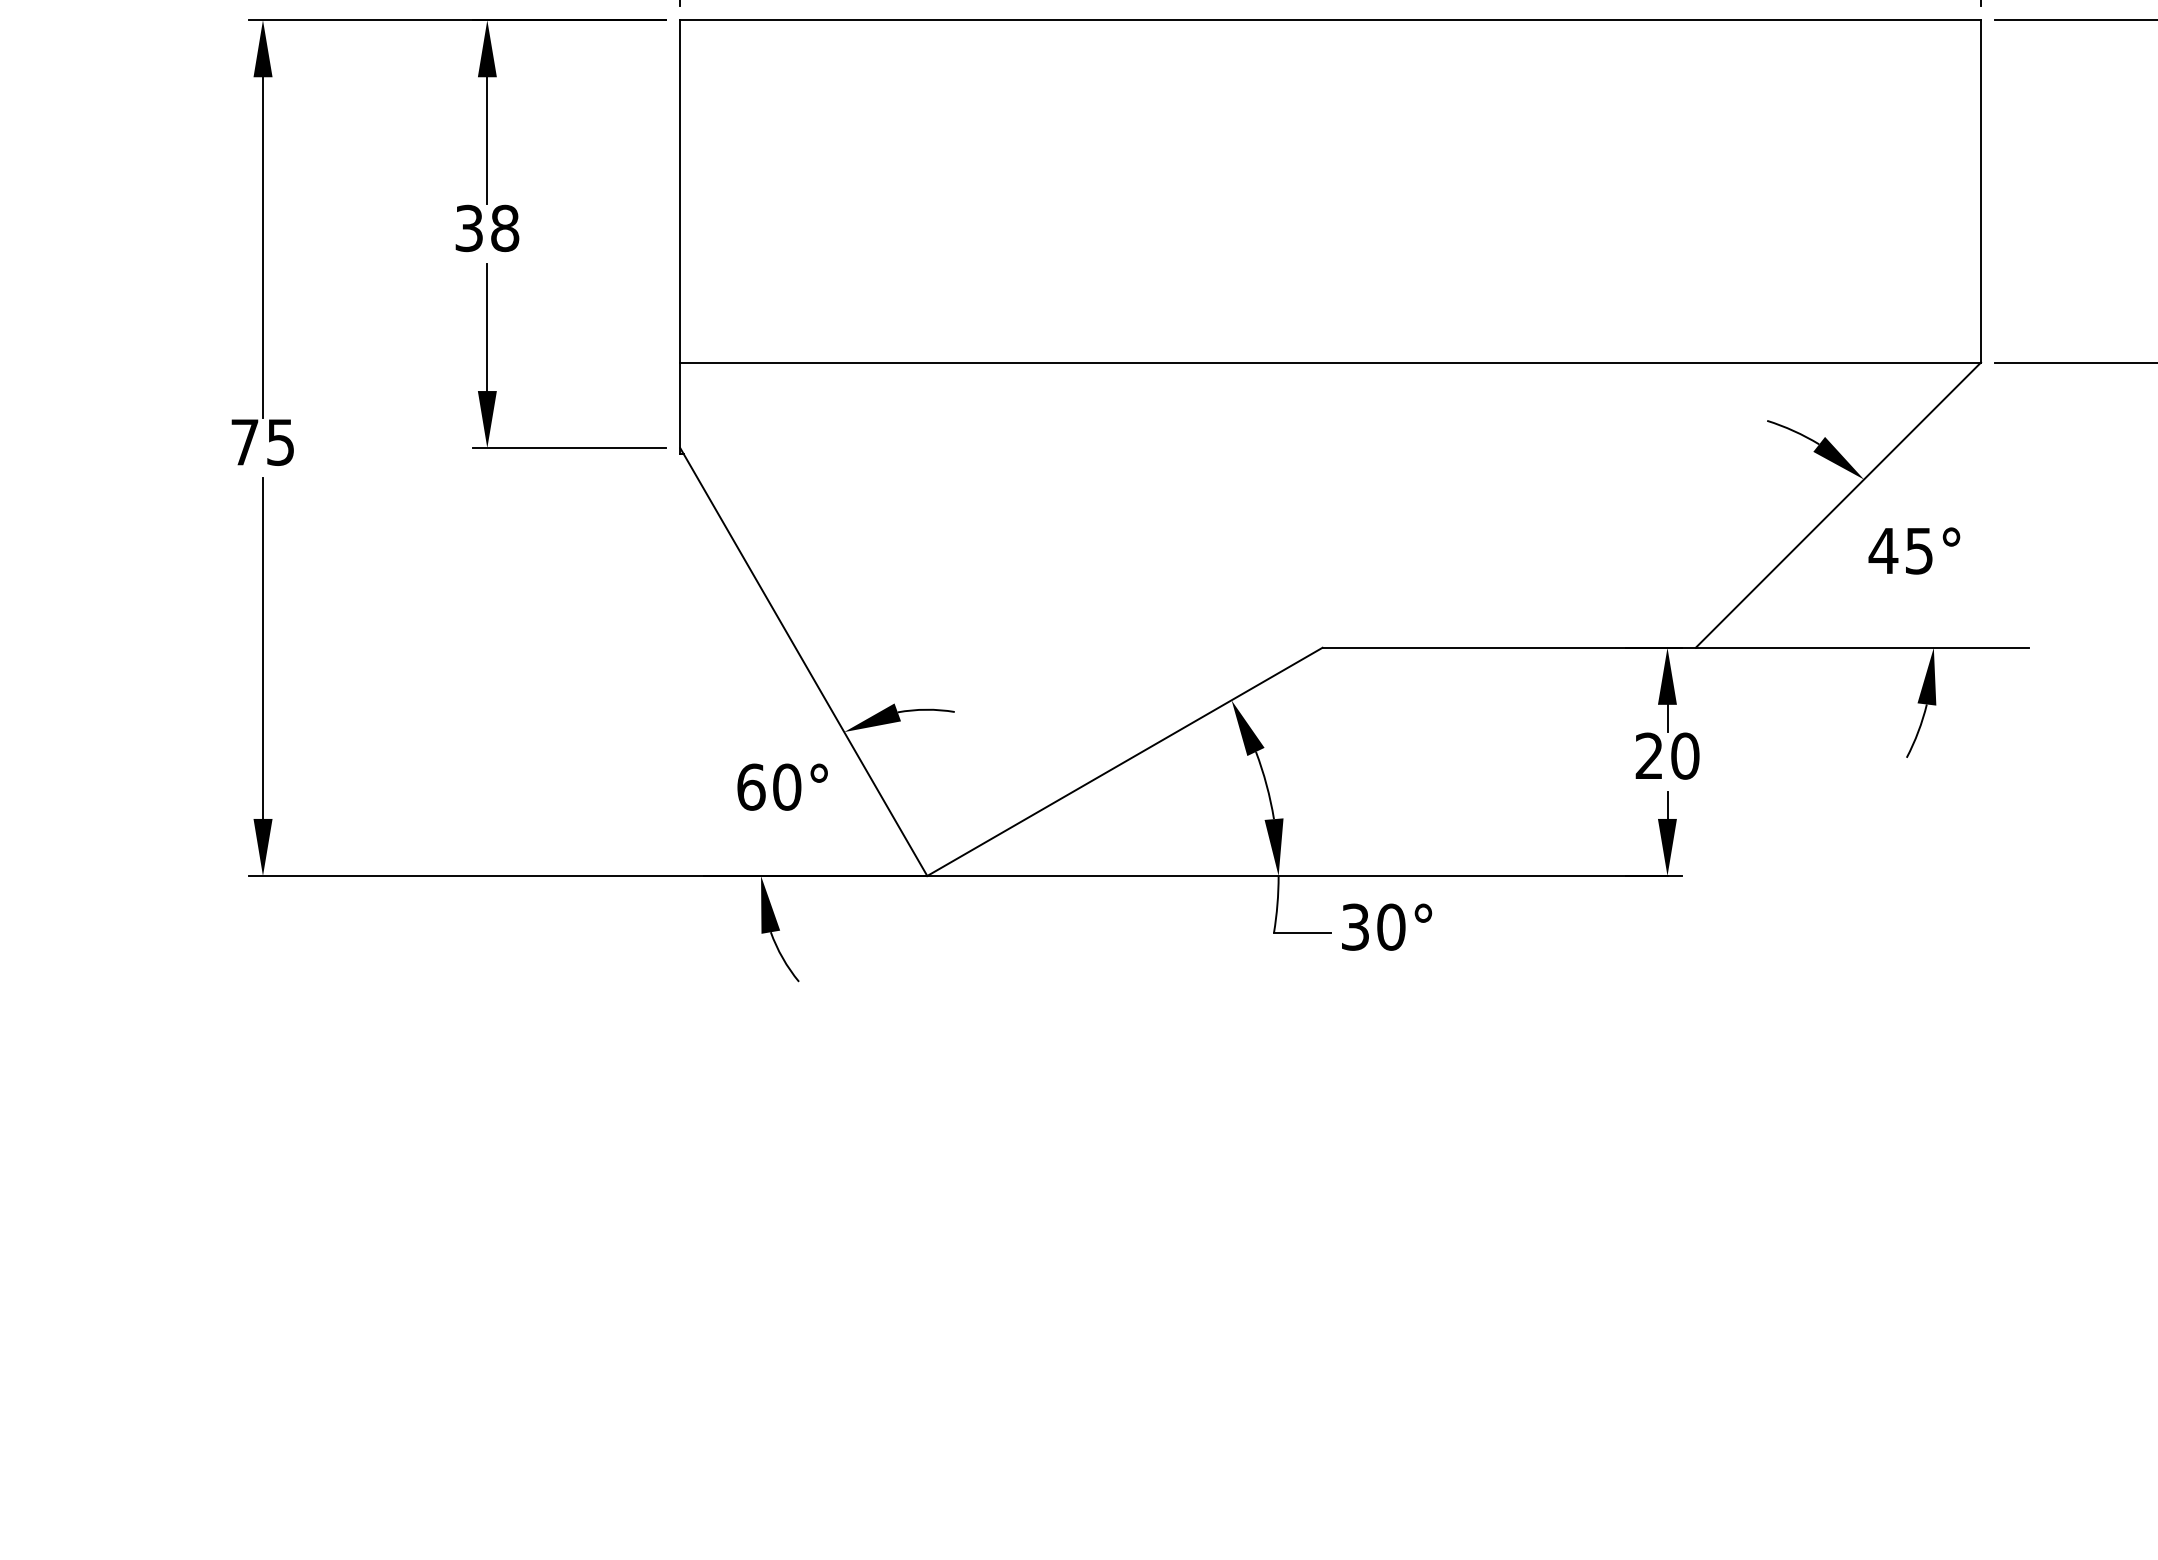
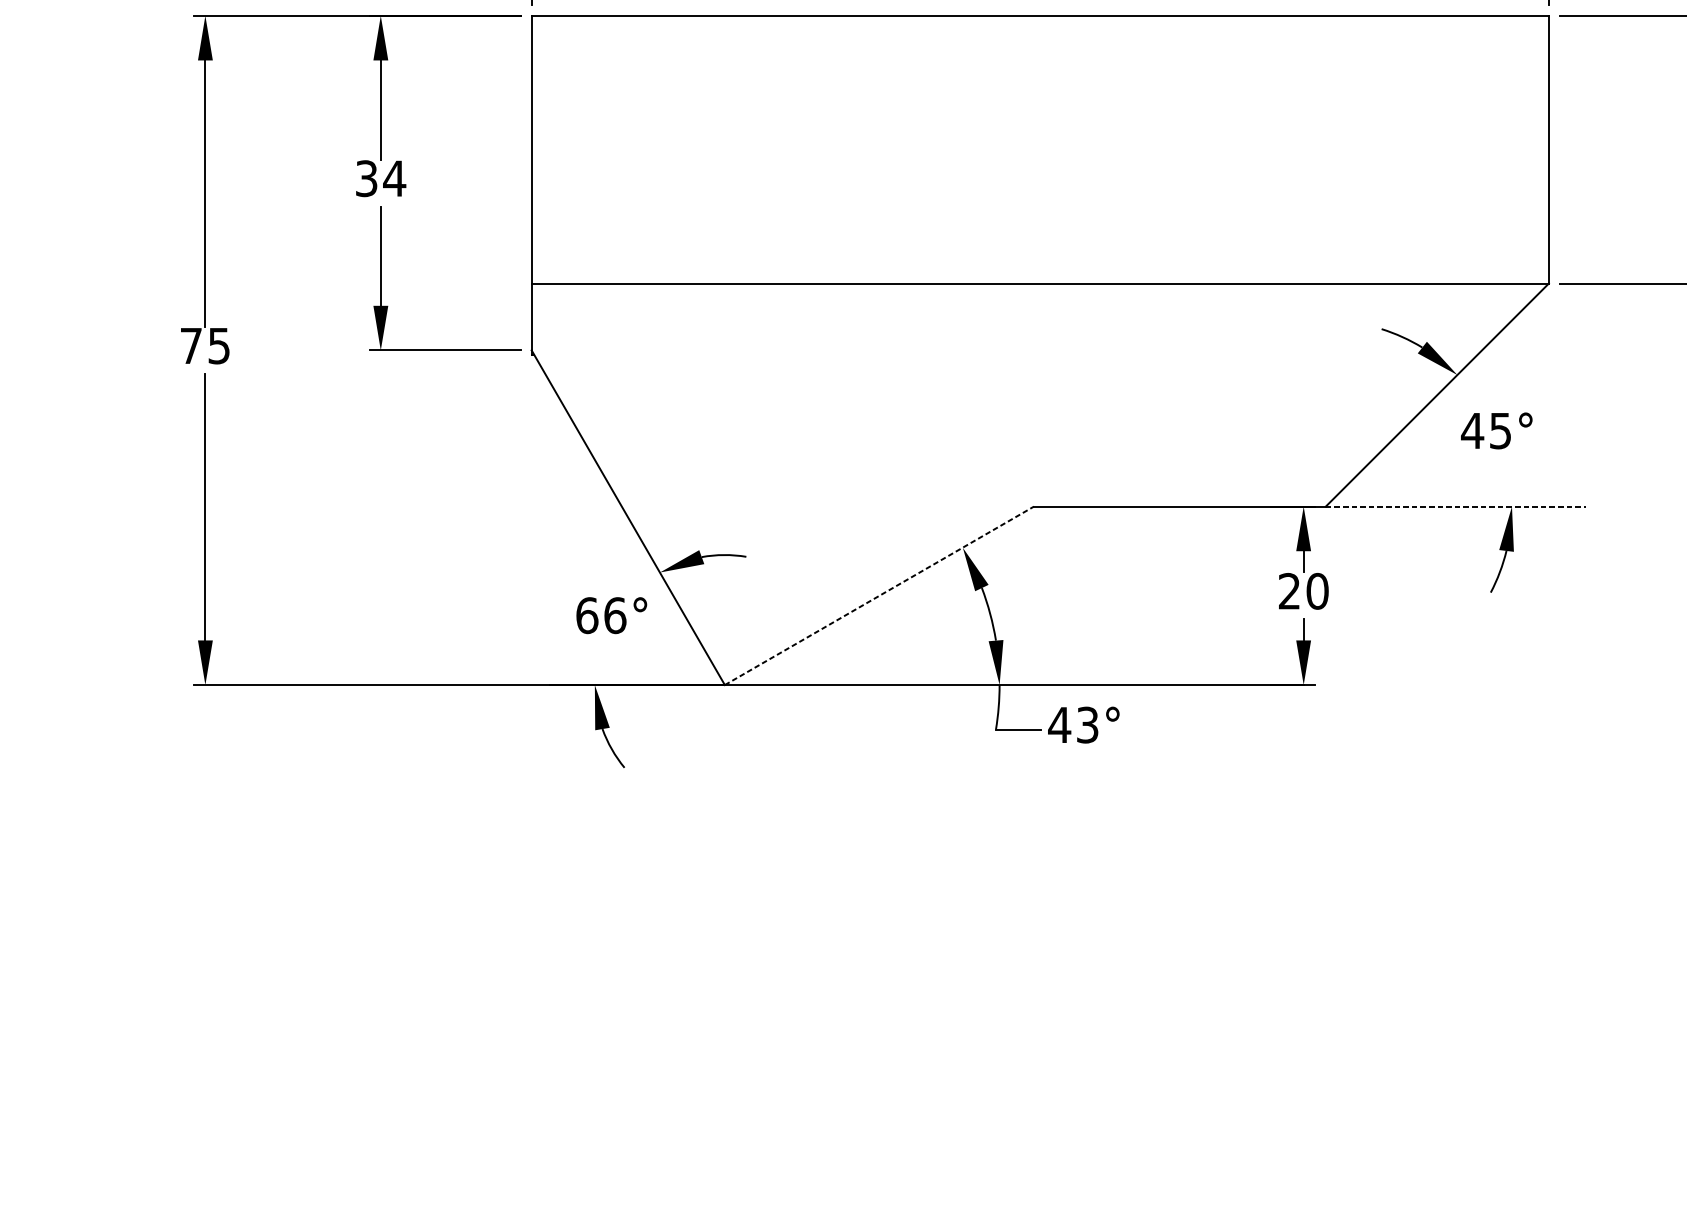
text: (504, 228) -> (394, 178), 38 -> 34
line: (1862, 647) -> (1456, 506), solid -> dashed
line: (1125, 761) -> (879, 595), solid -> dashed
text: (787, 786) -> (615, 615), 60° -> 66°
text: (1372, 926) -> (1073, 724), 30° -> 43°

